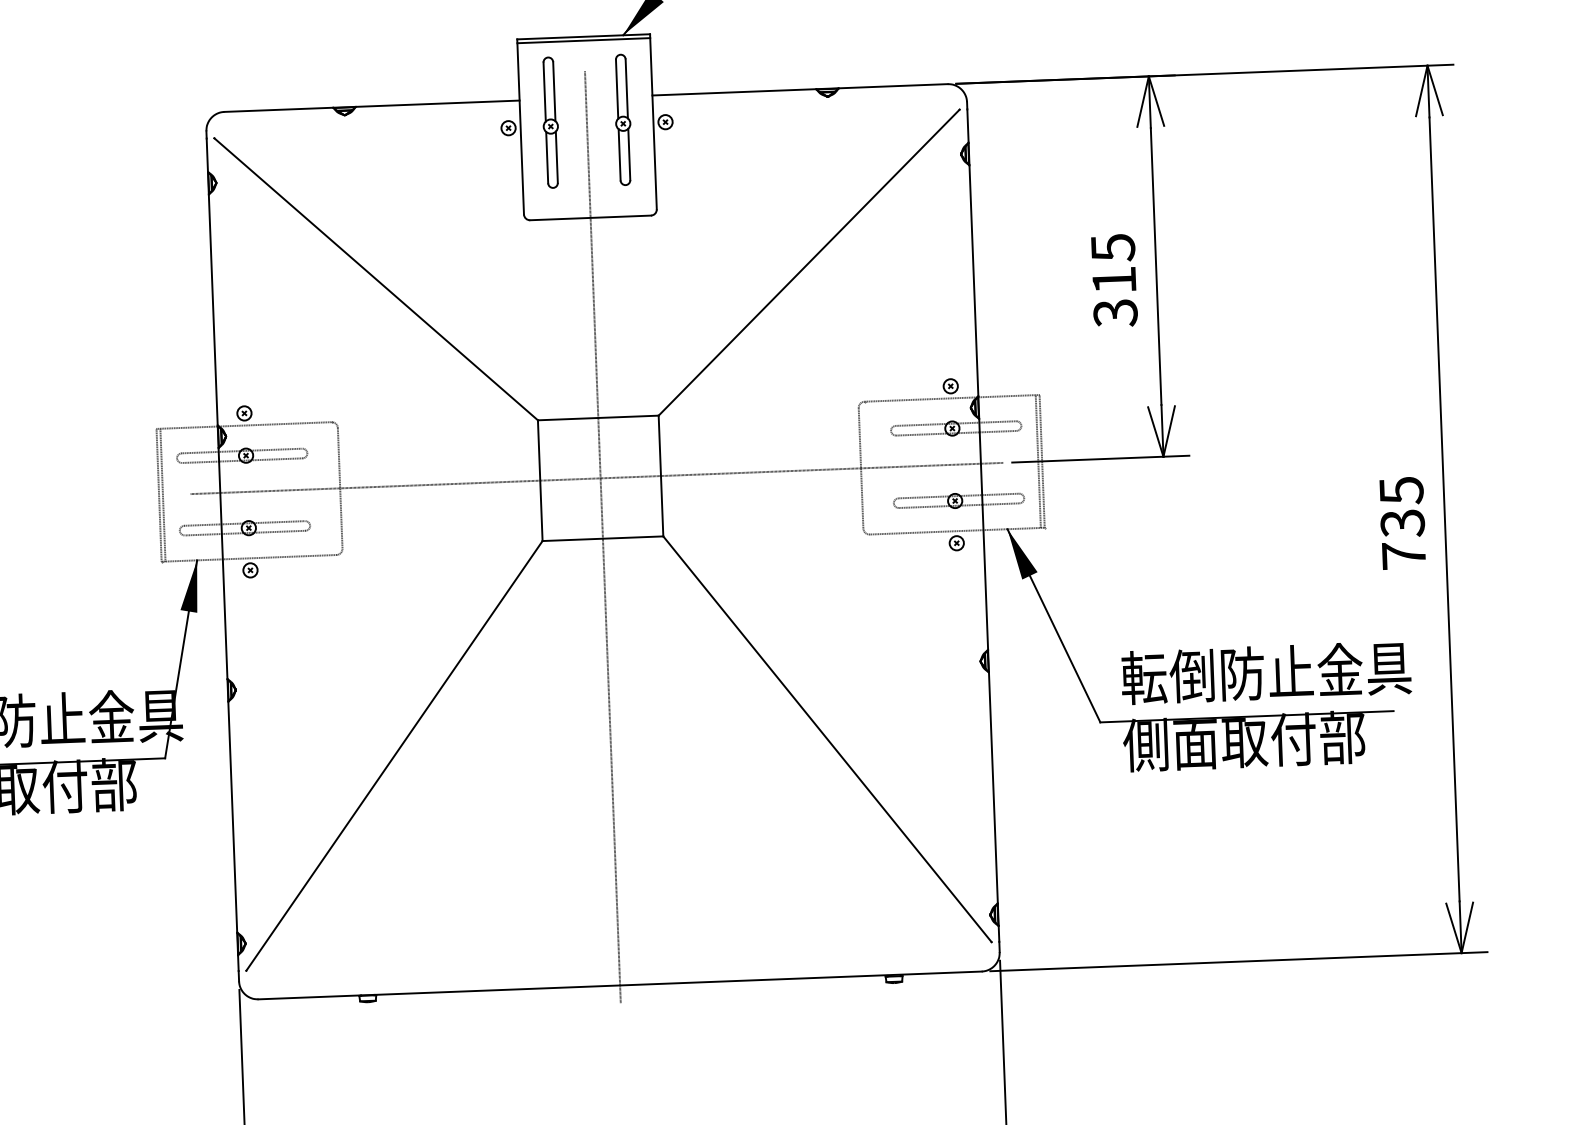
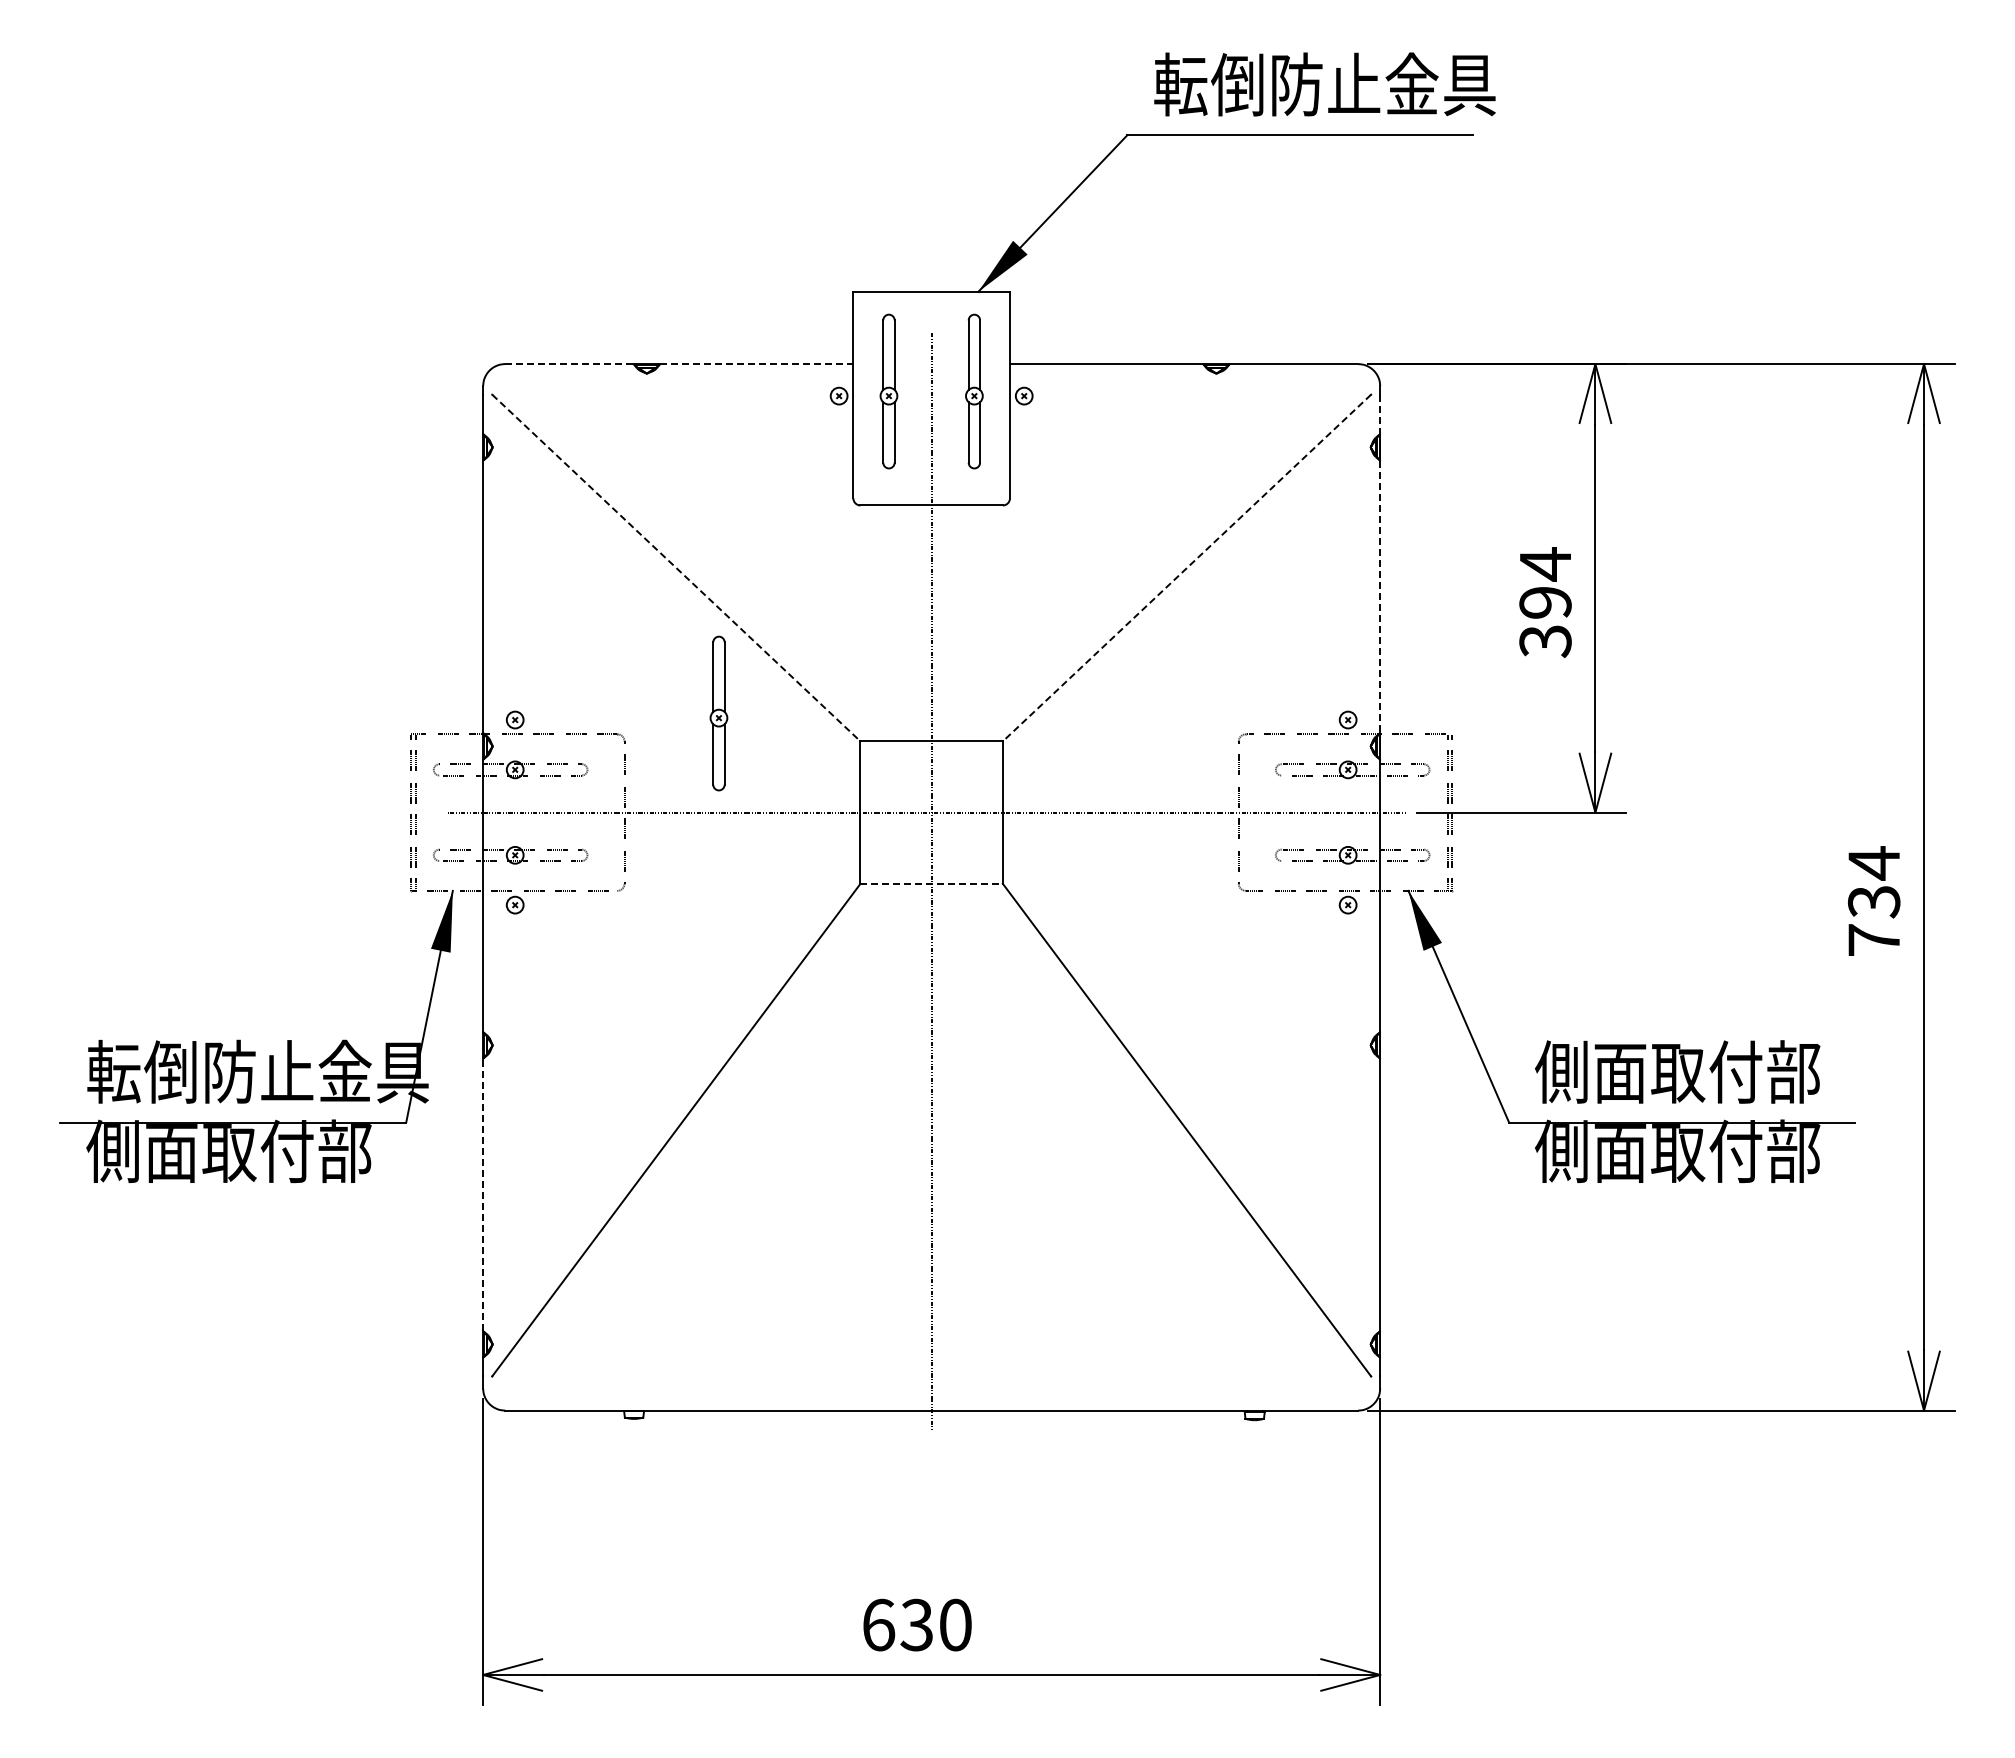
line: (583, 40) -> (931, 296), removed
line: (437, 104) -> (756, 364), solid -> dashed
line: (278, 110) -> (569, 364), solid -> dashed
line: (968, 126) -> (1380, 414), solid -> dashed
line: (808, 263) -> (1186, 568), solid -> dashed
text: (1113, 263) -> (1545, 582), 315 -> 394
line: (376, 279) -> (676, 568), solid -> dashed
line: (974, 281) -> (1380, 597), solid -> dashed
part: (416, 401) -> (718, 713), added
text: (1401, 490) -> (1874, 863), 735 -> 734
line: (603, 538) -> (932, 883), solid -> dashed
text: (1265, 672) -> (1705, 1071), 転倒防止金具 -> 側面取付部
line: (233, 816) -> (483, 1194), solid -> dashed

